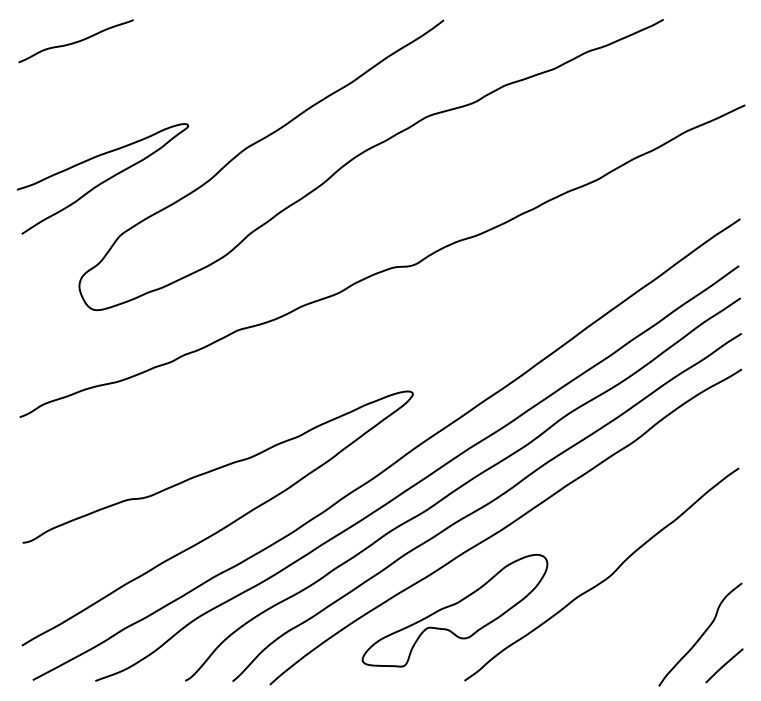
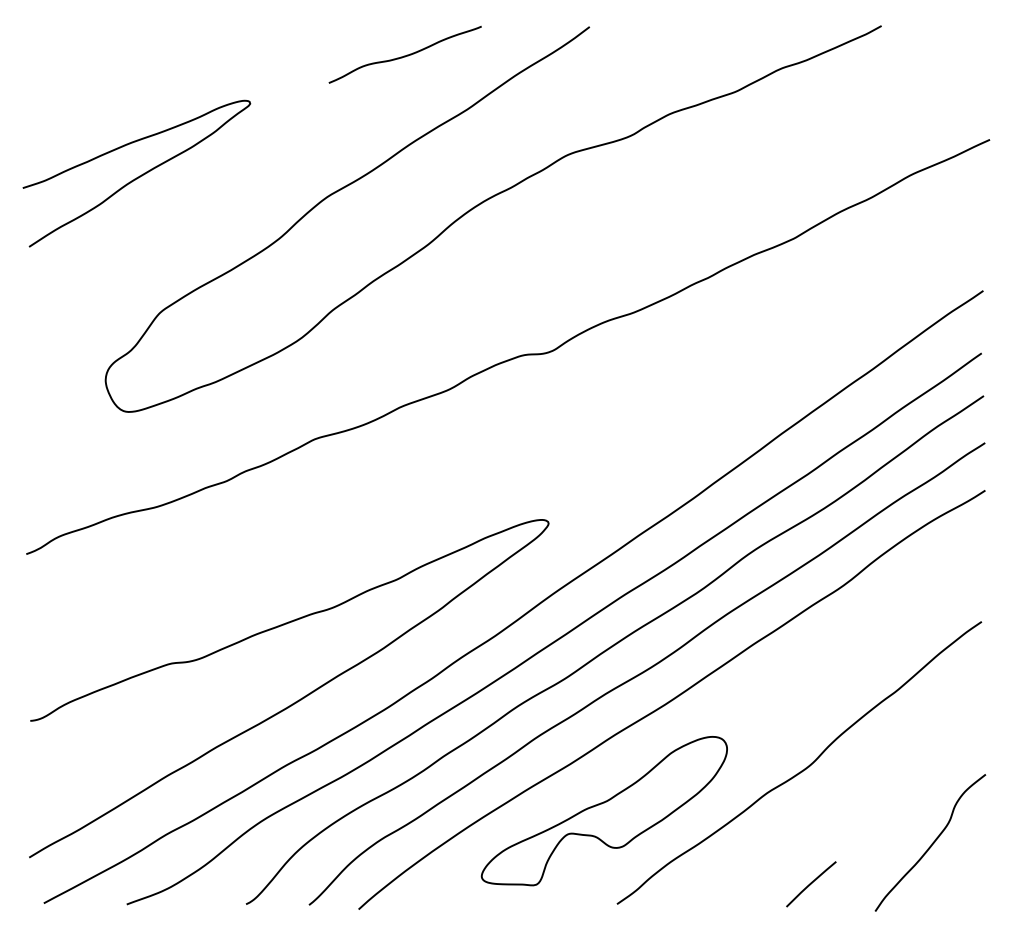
curve: (75, 41) -> (404, 55), moved
curve: (104, 180) -> (139, 175), moved
line: (724, 666) -> (811, 884), moved

